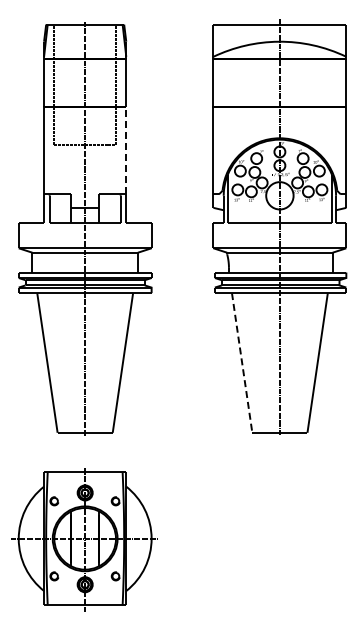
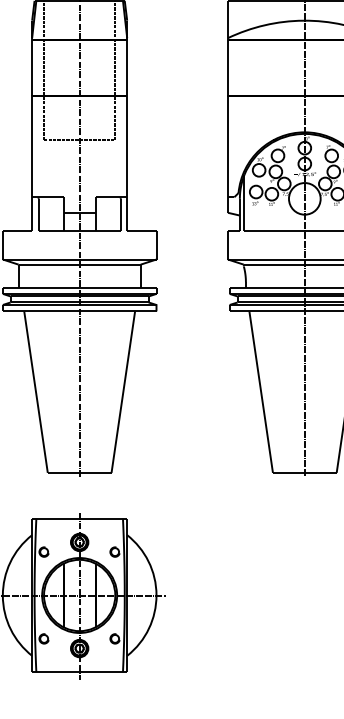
line: (126, 150) -> (127, 146), dashed -> solid
line: (242, 362) -> (261, 391), dashed -> solid

